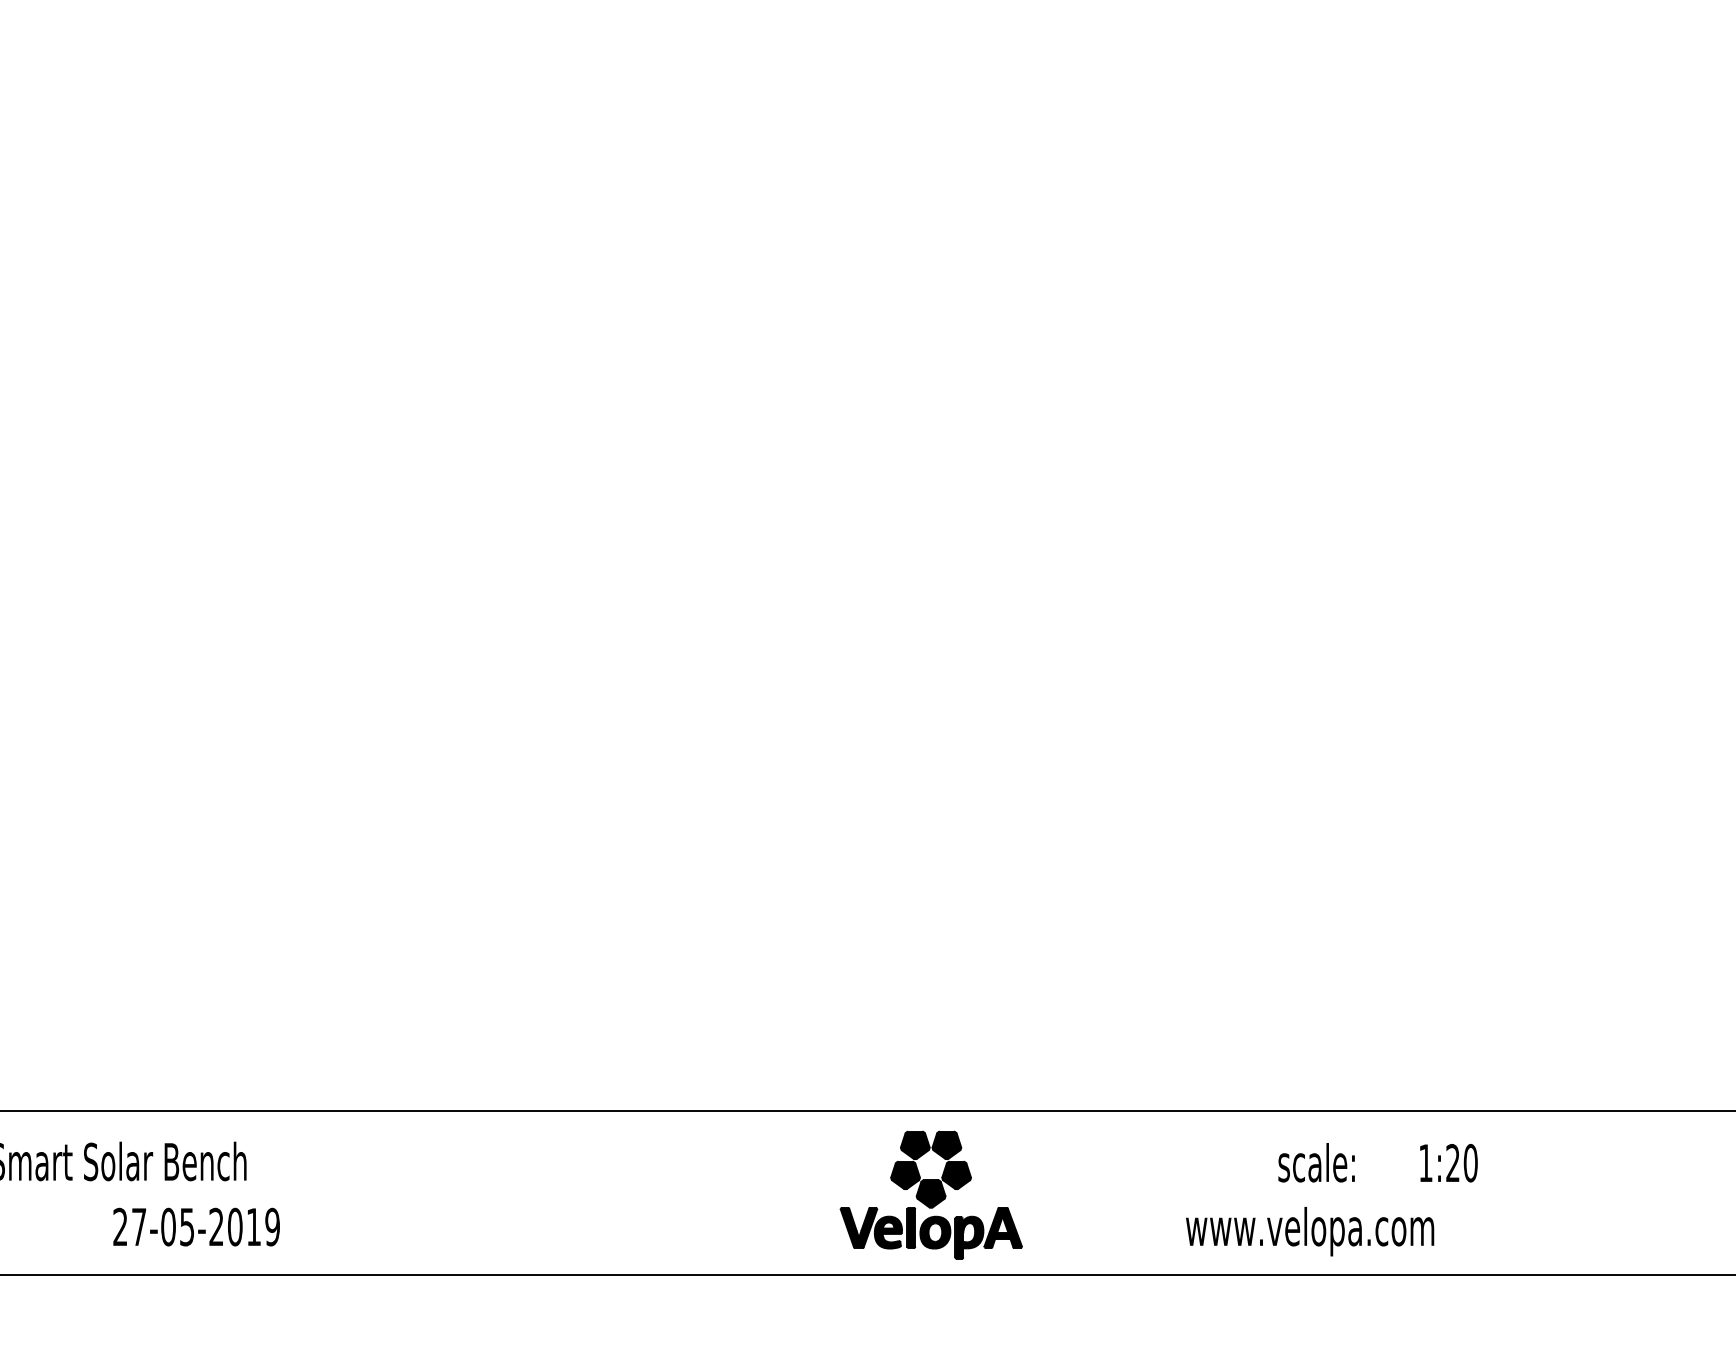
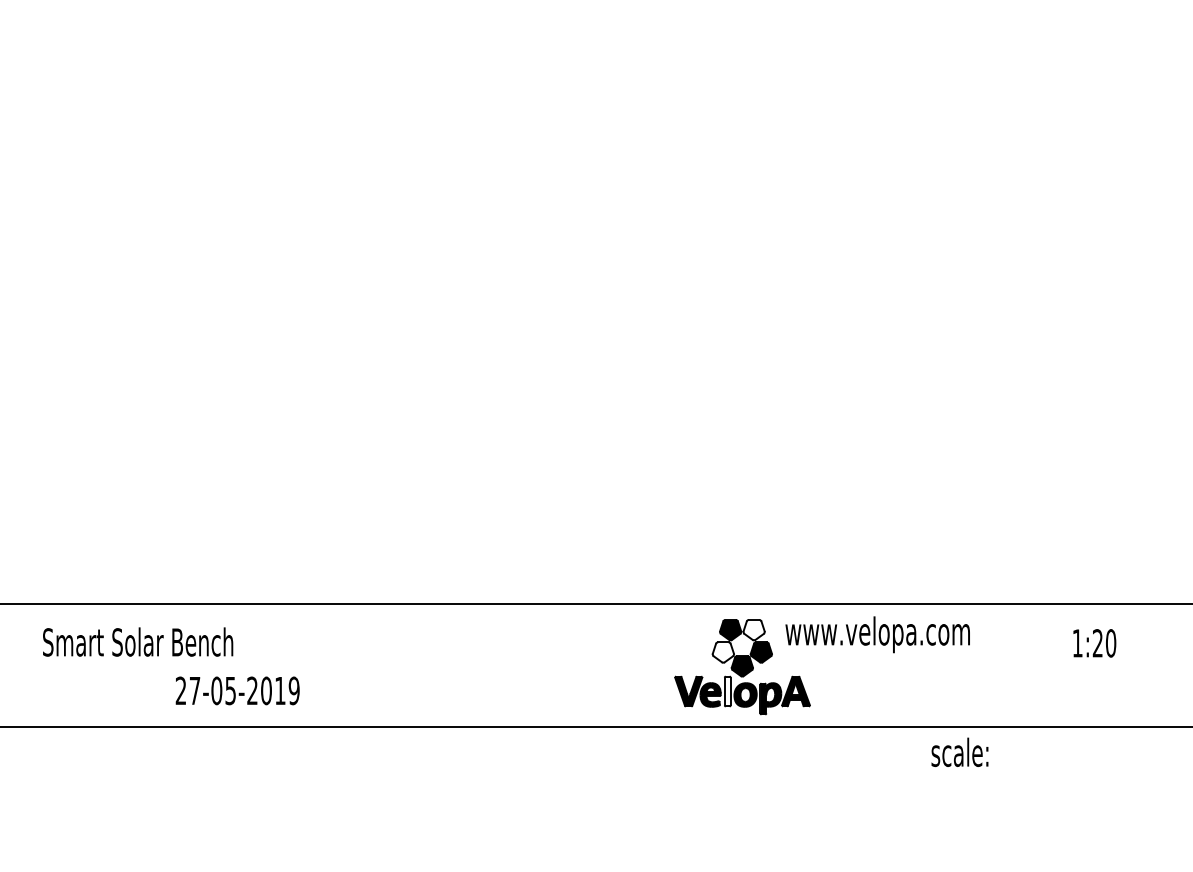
fill: (946, 1145) -> (753, 630), removed
text: (1316, 1162) -> (959, 752), moved
text: (1448, 1163) -> (1094, 643), moved
fill: (905, 1175) -> (723, 652), removed
text: (196, 1226) -> (237, 690), moved
fill: (911, 1227) -> (727, 691), removed
text: (1310, 1231) -> (878, 634), moved

